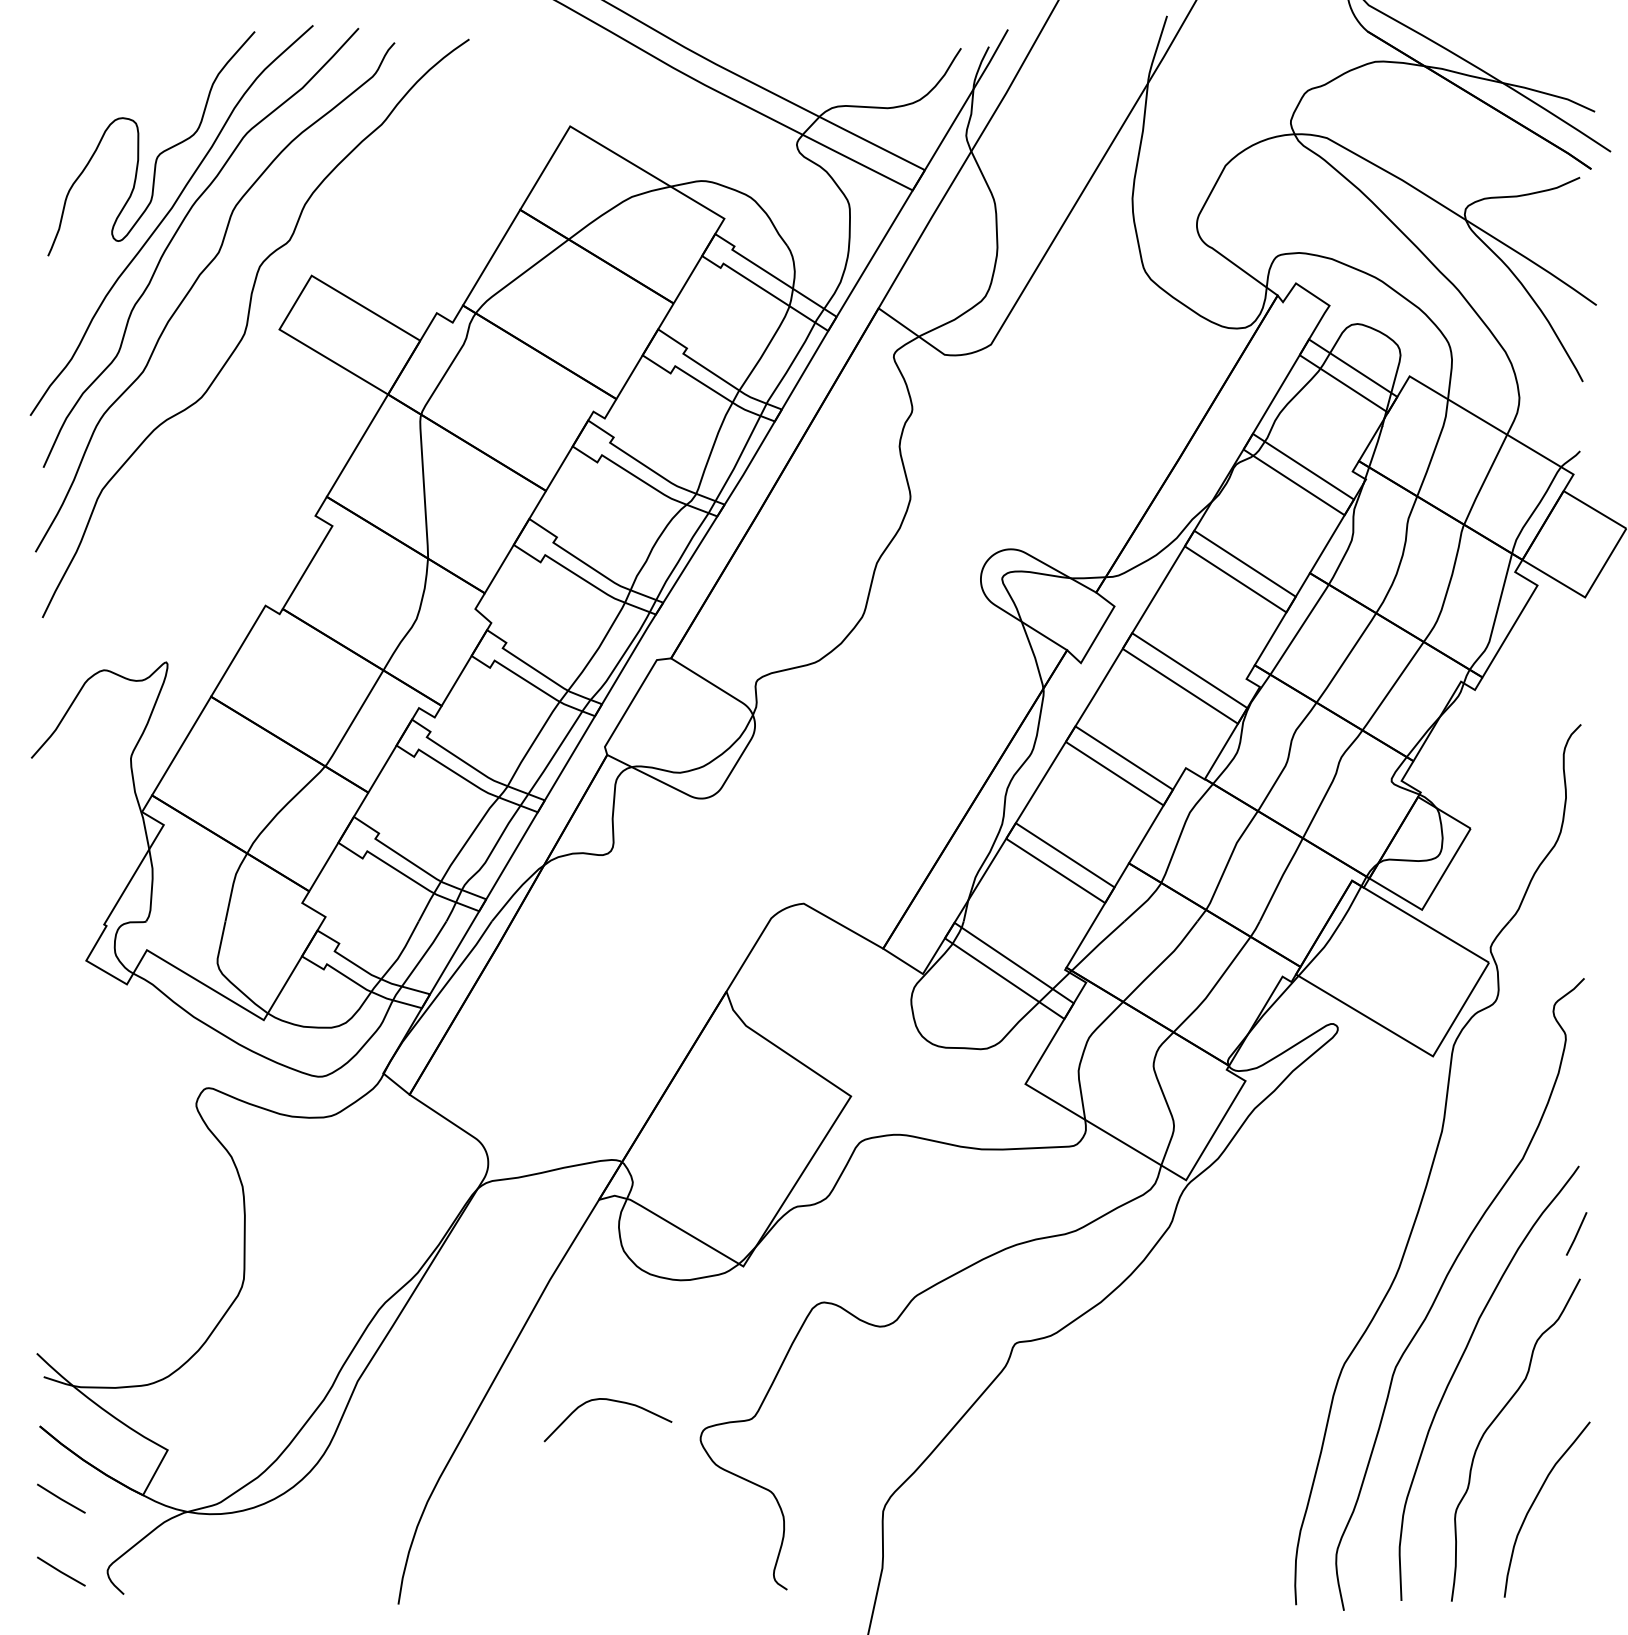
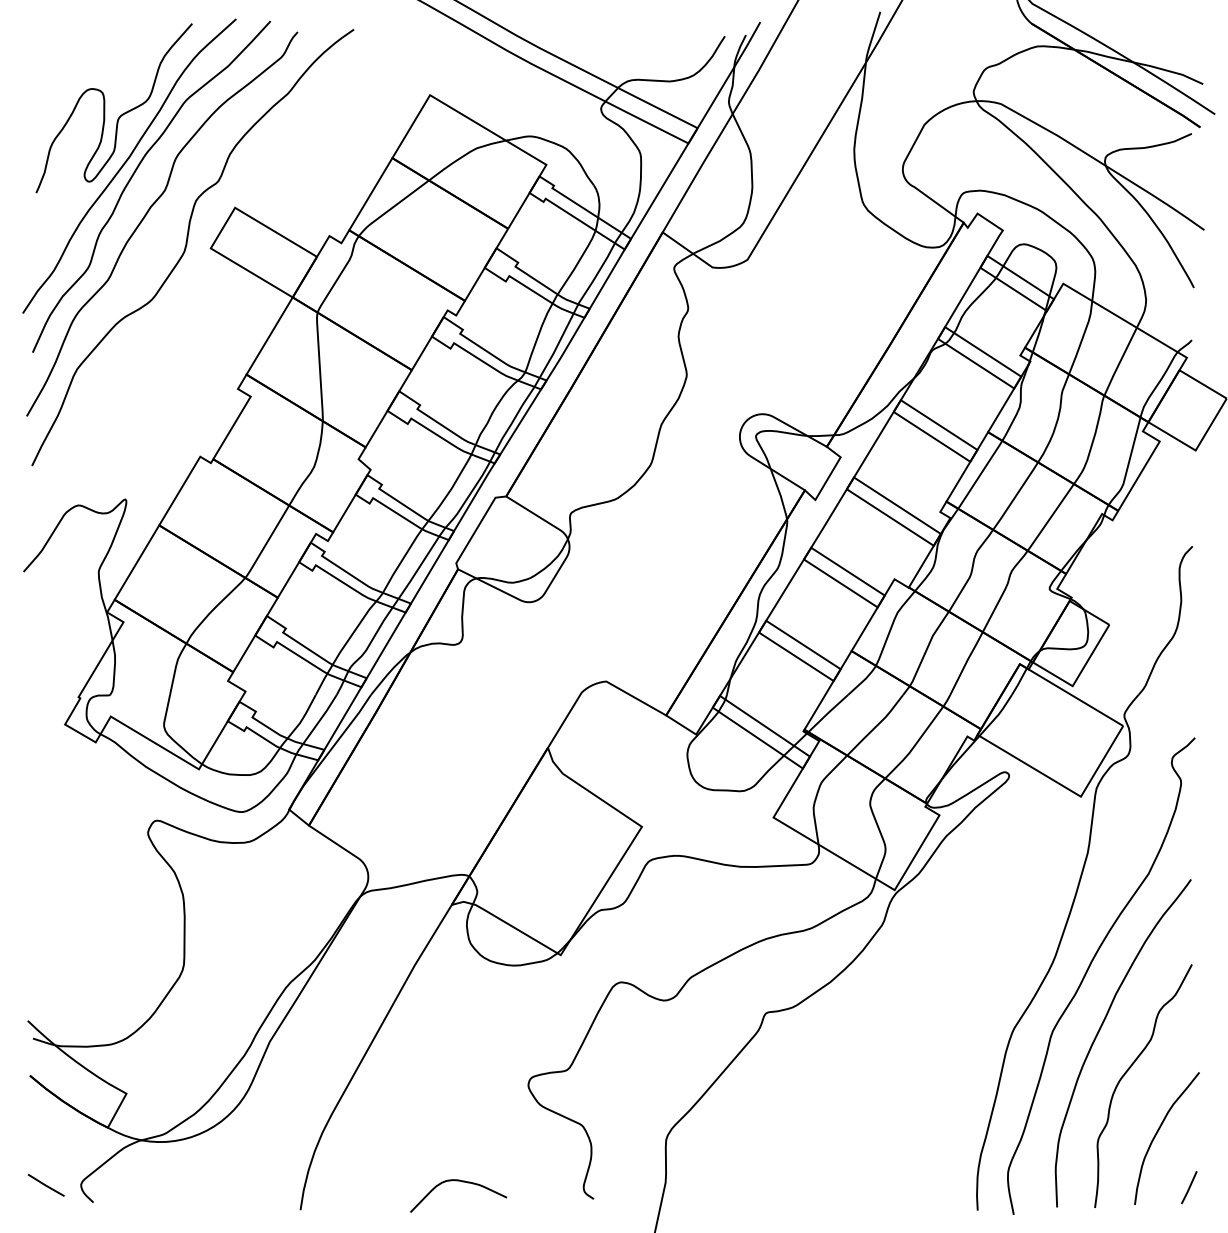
line: (1576, 1233) -> (1189, 1187), moved
curve: (613, 1402) -> (462, 1182), moved
line: (60, 1497) -> (45, 1129), removed

